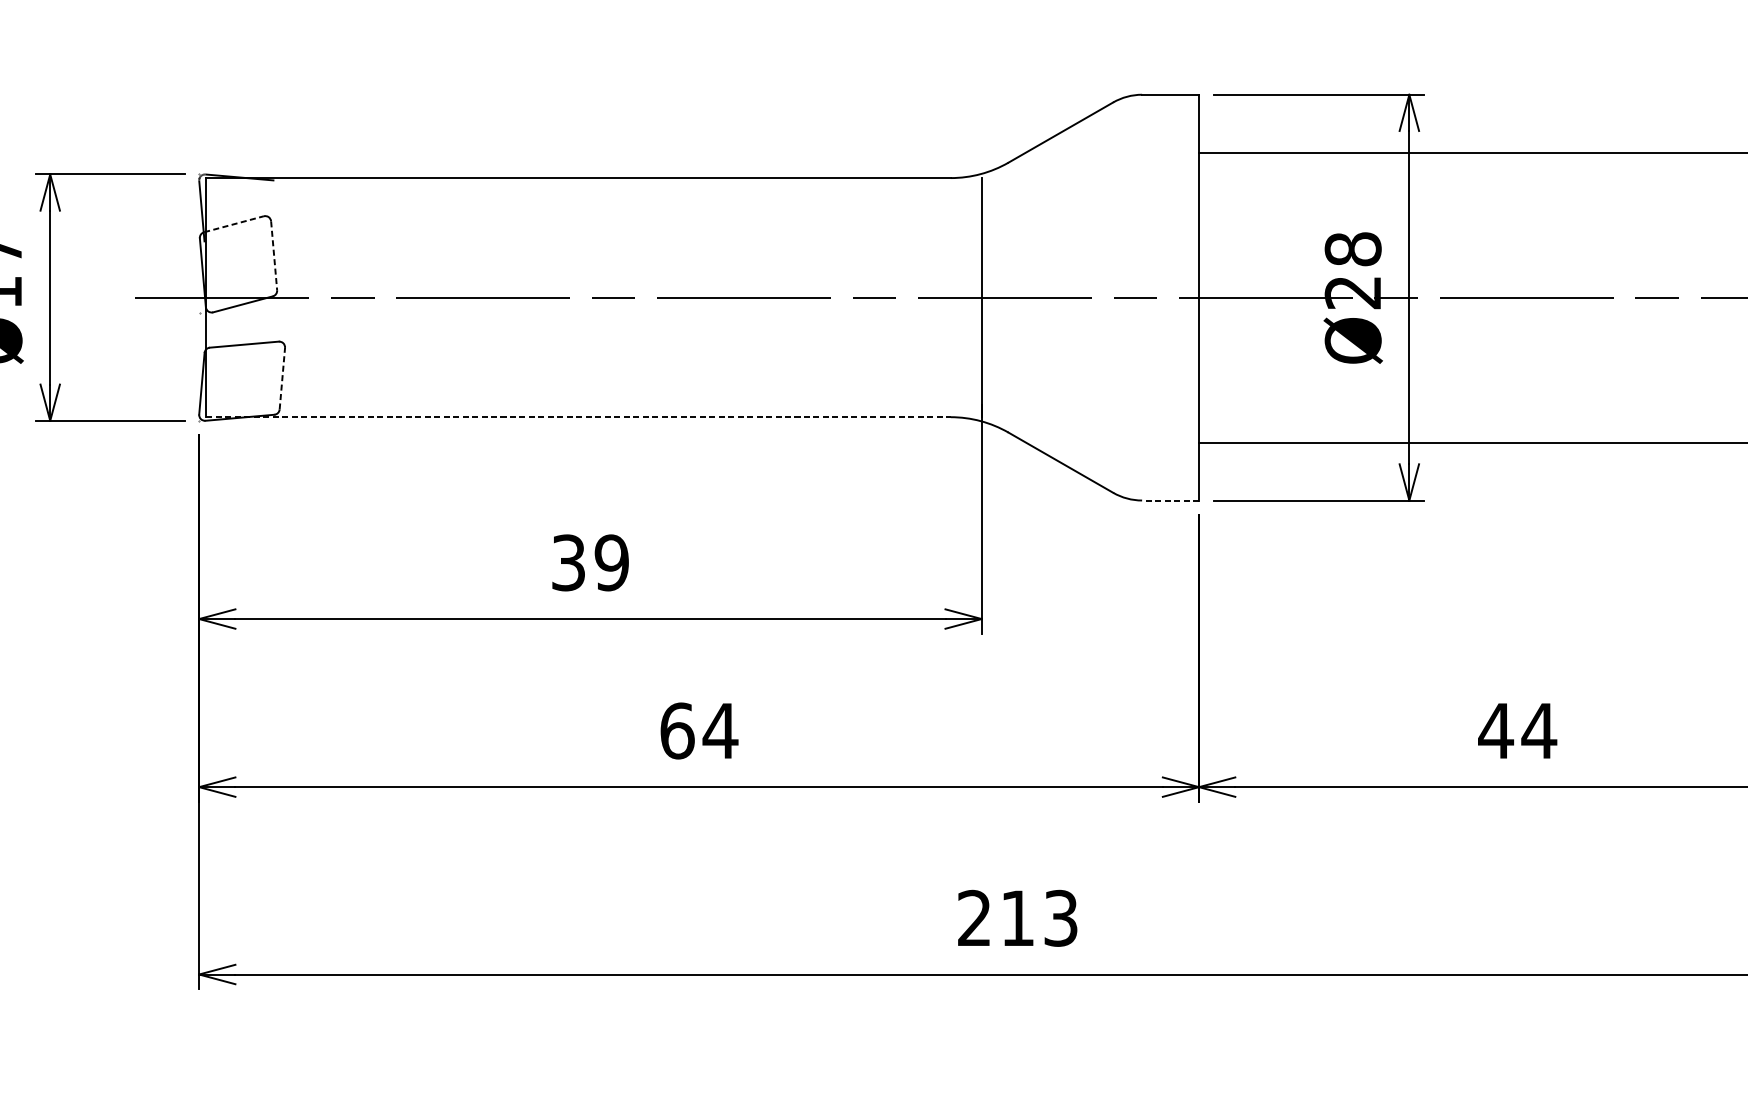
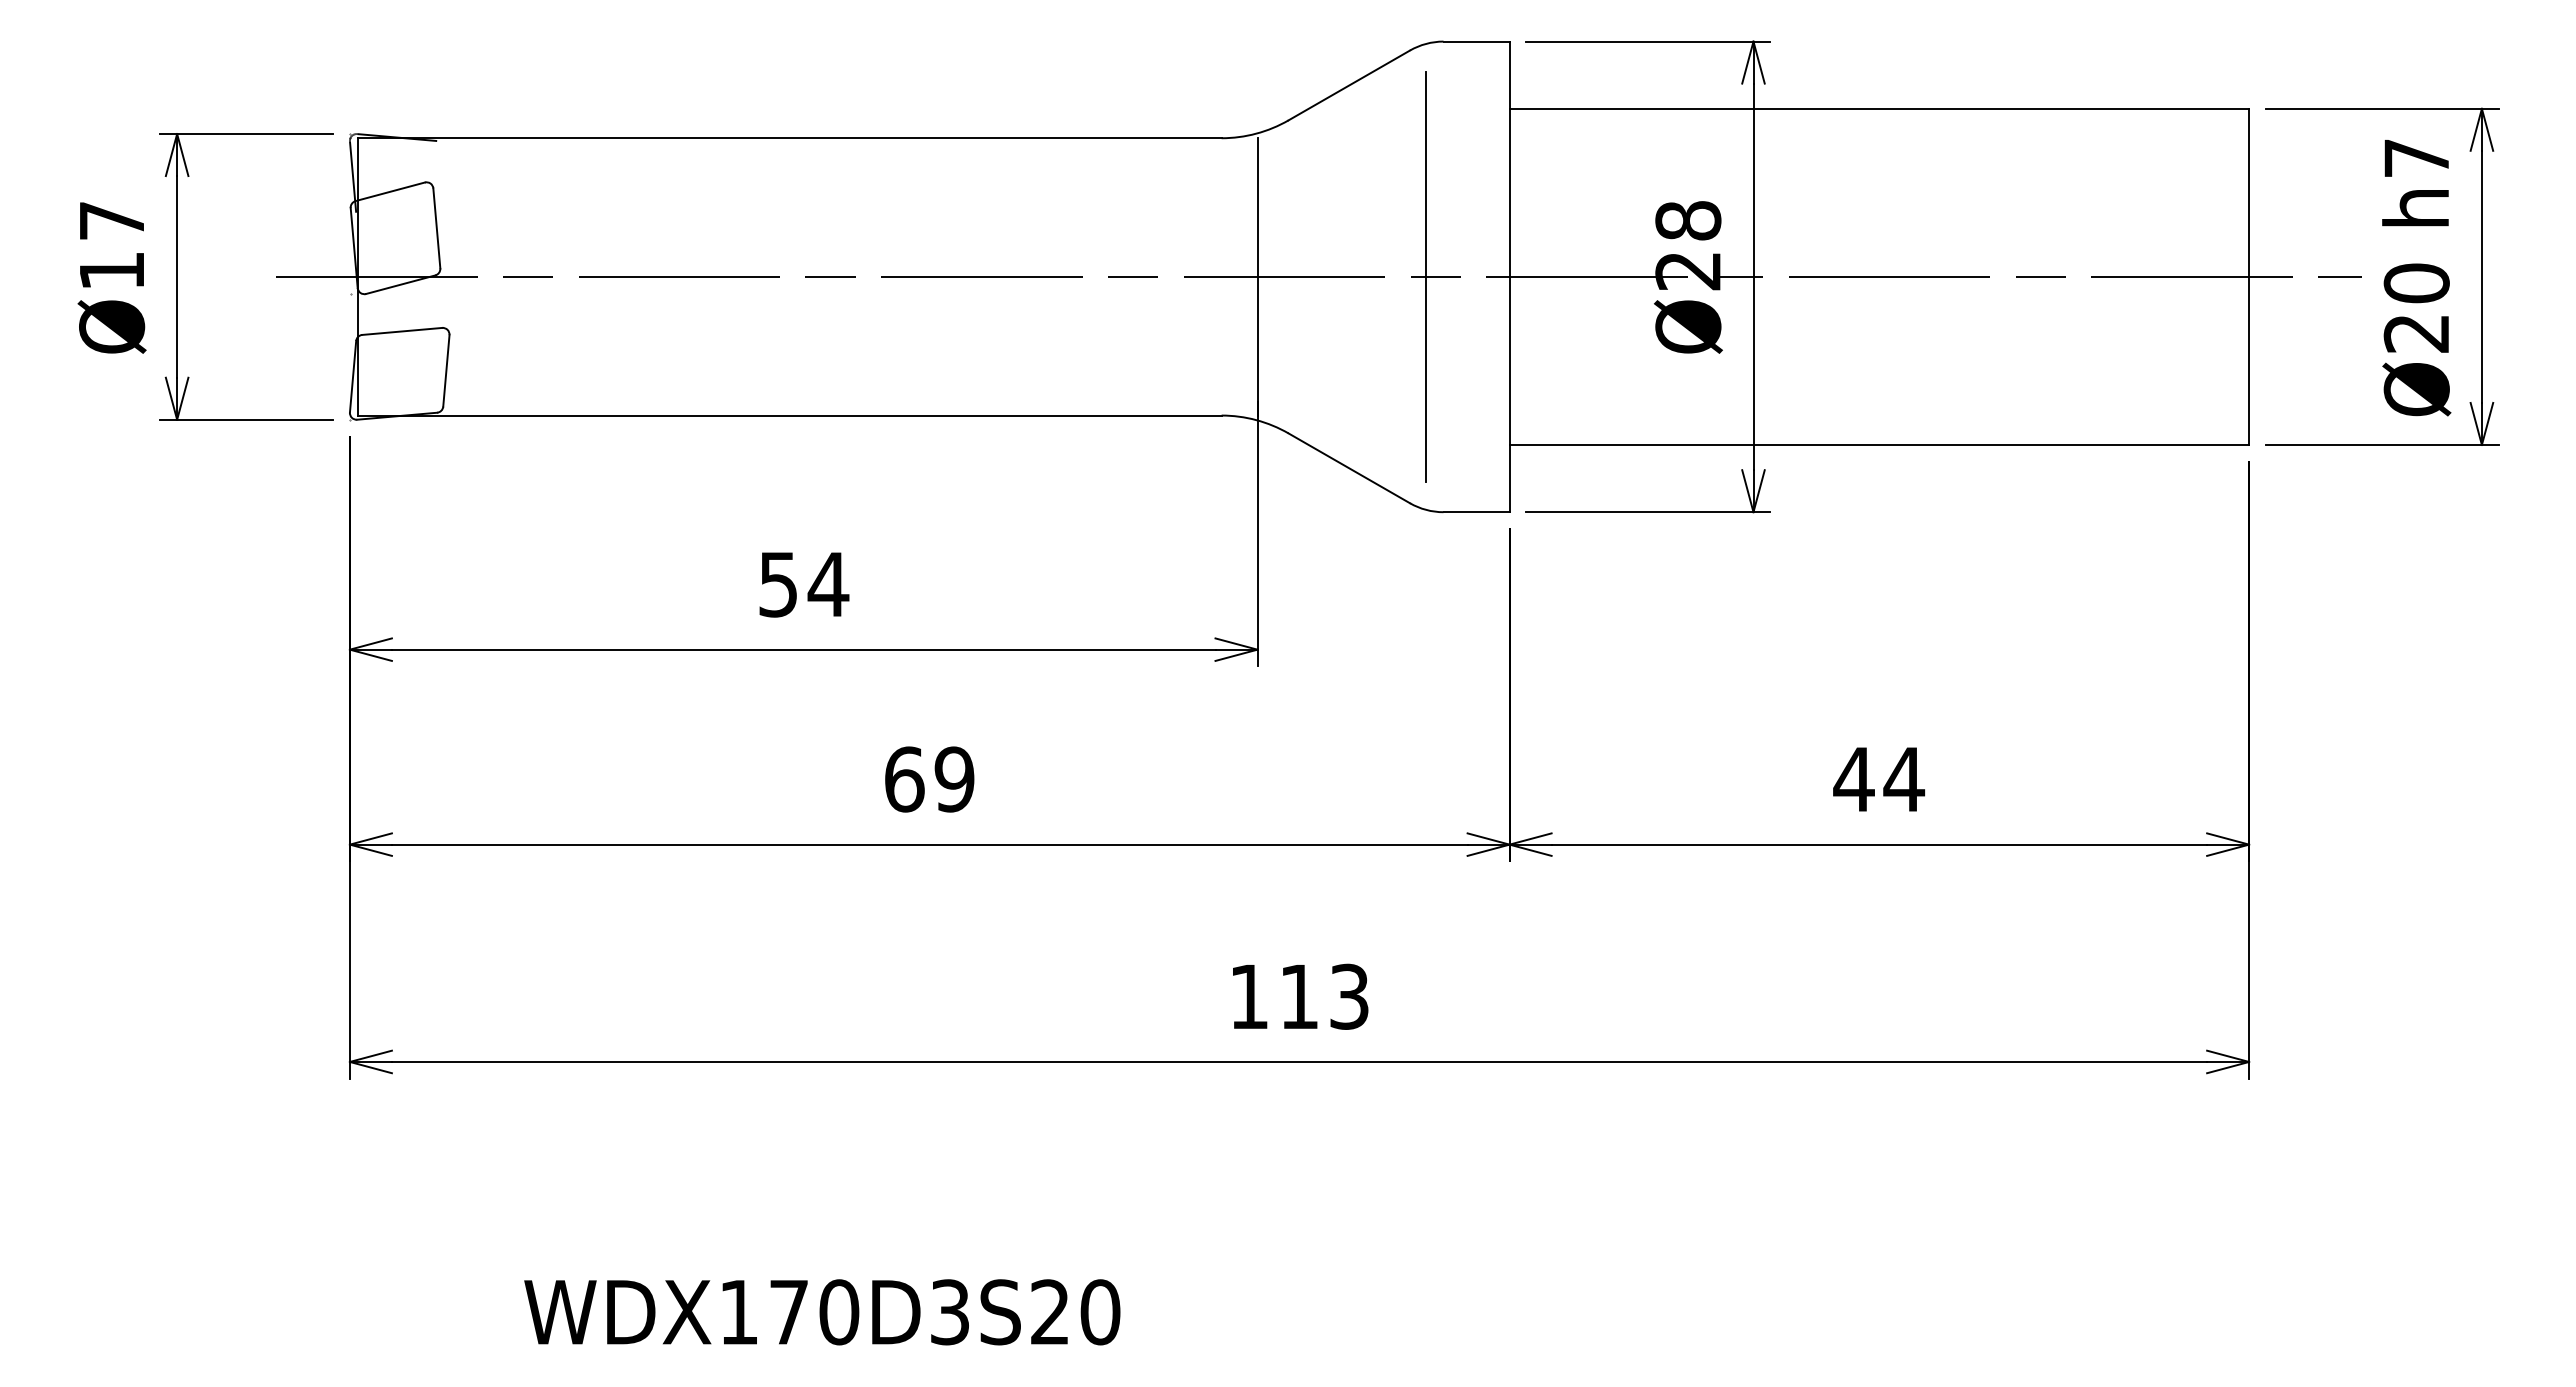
line: (234, 224) -> (390, 191), dashed -> solid
line: (273, 255) -> (436, 228), dashed -> solid
line: (1126, 298) -> (1425, 277), added
line: (282, 378) -> (446, 370), dashed -> solid
line: (578, 417) -> (789, 415), dashed -> solid
line: (1170, 500) -> (1476, 512), dashed -> solid
text: (591, 562) -> (804, 584), 39 -> 54
text: (720, 730) -> (954, 779), 64 -> 69
text: (973, 917) -> (1248, 995), 213 -> 113

